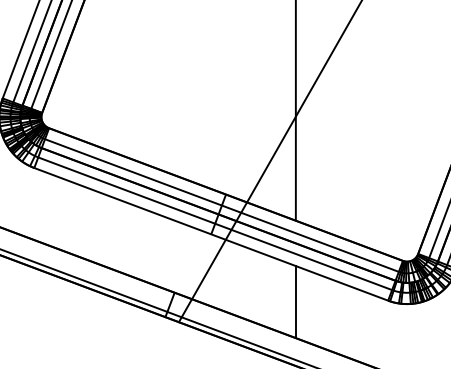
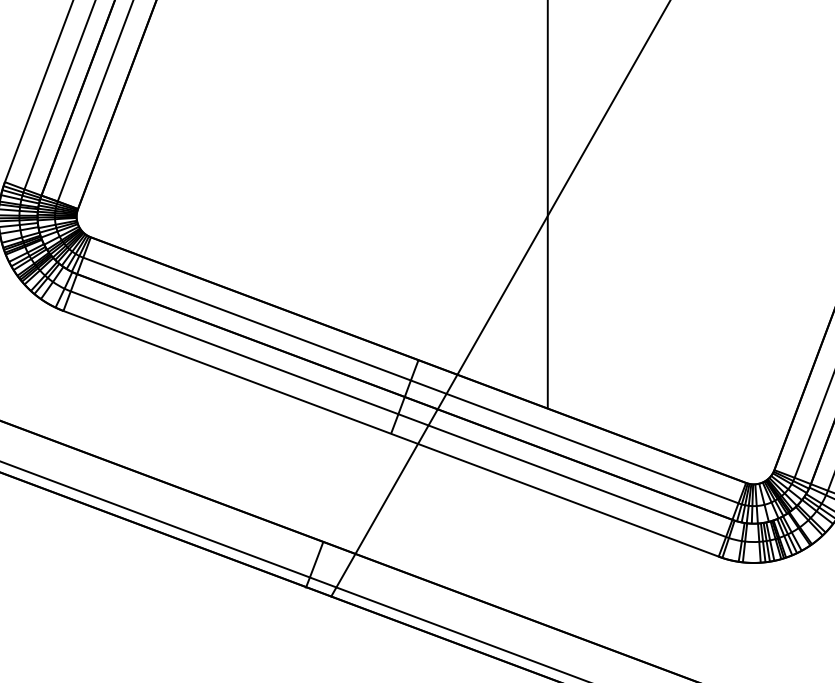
line: (295, 302) -> (547, 560), removed

